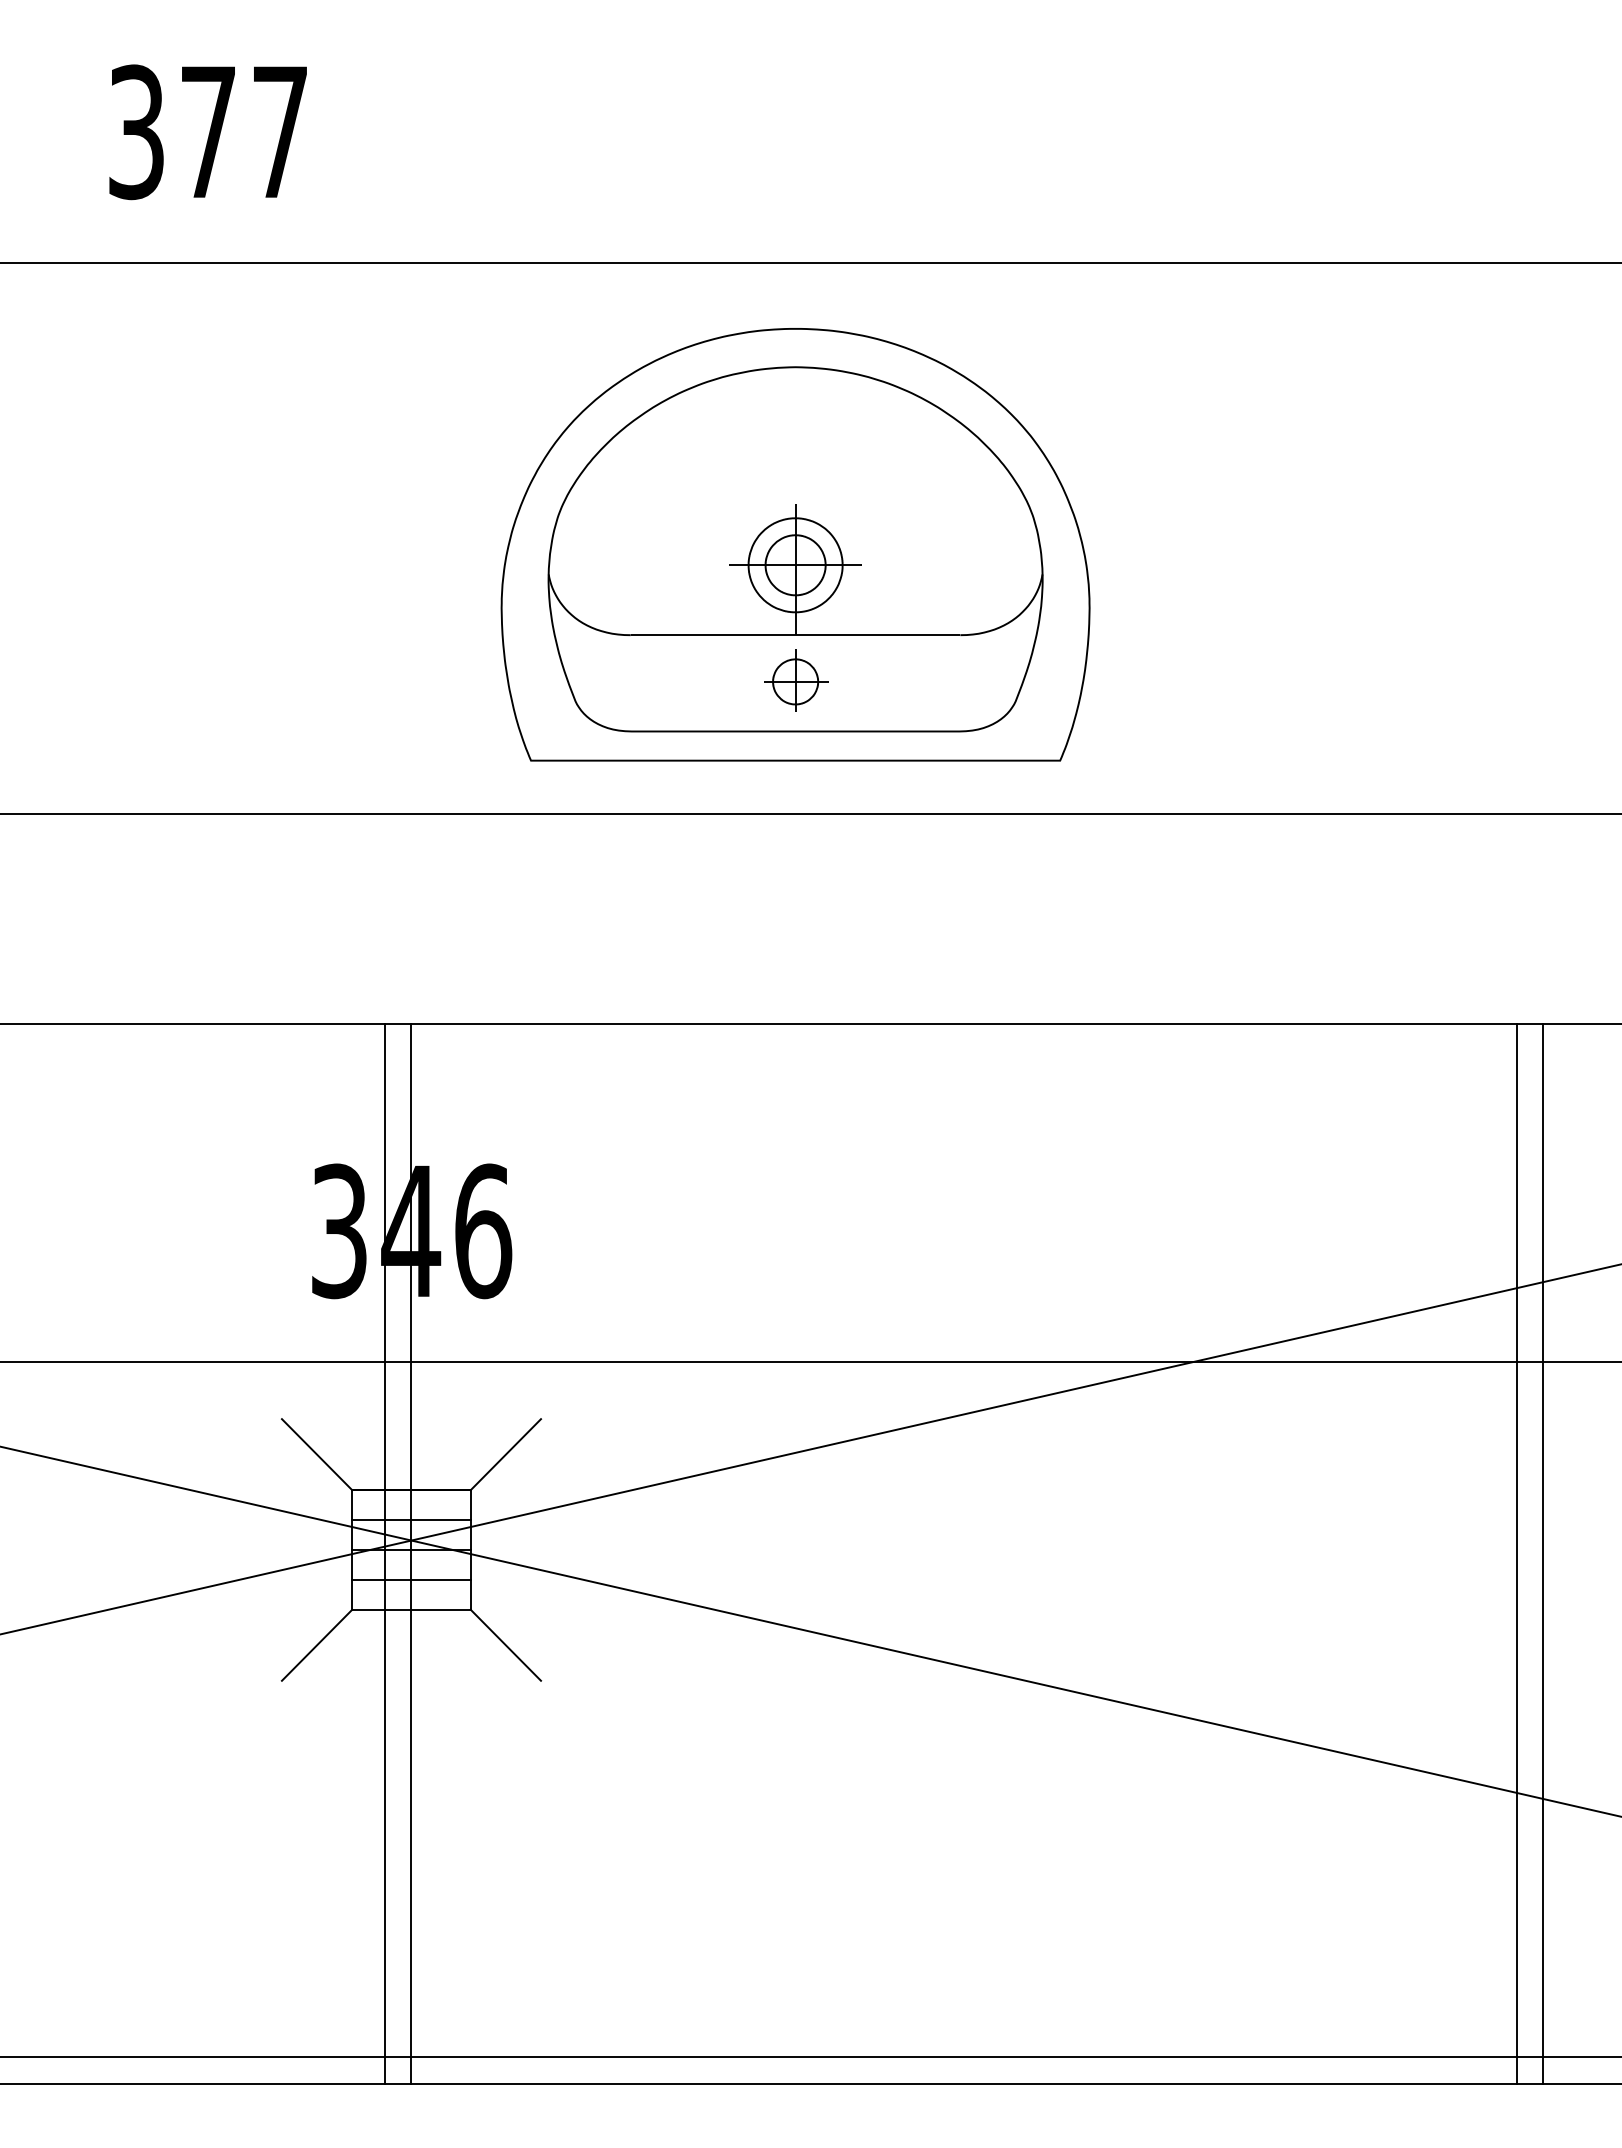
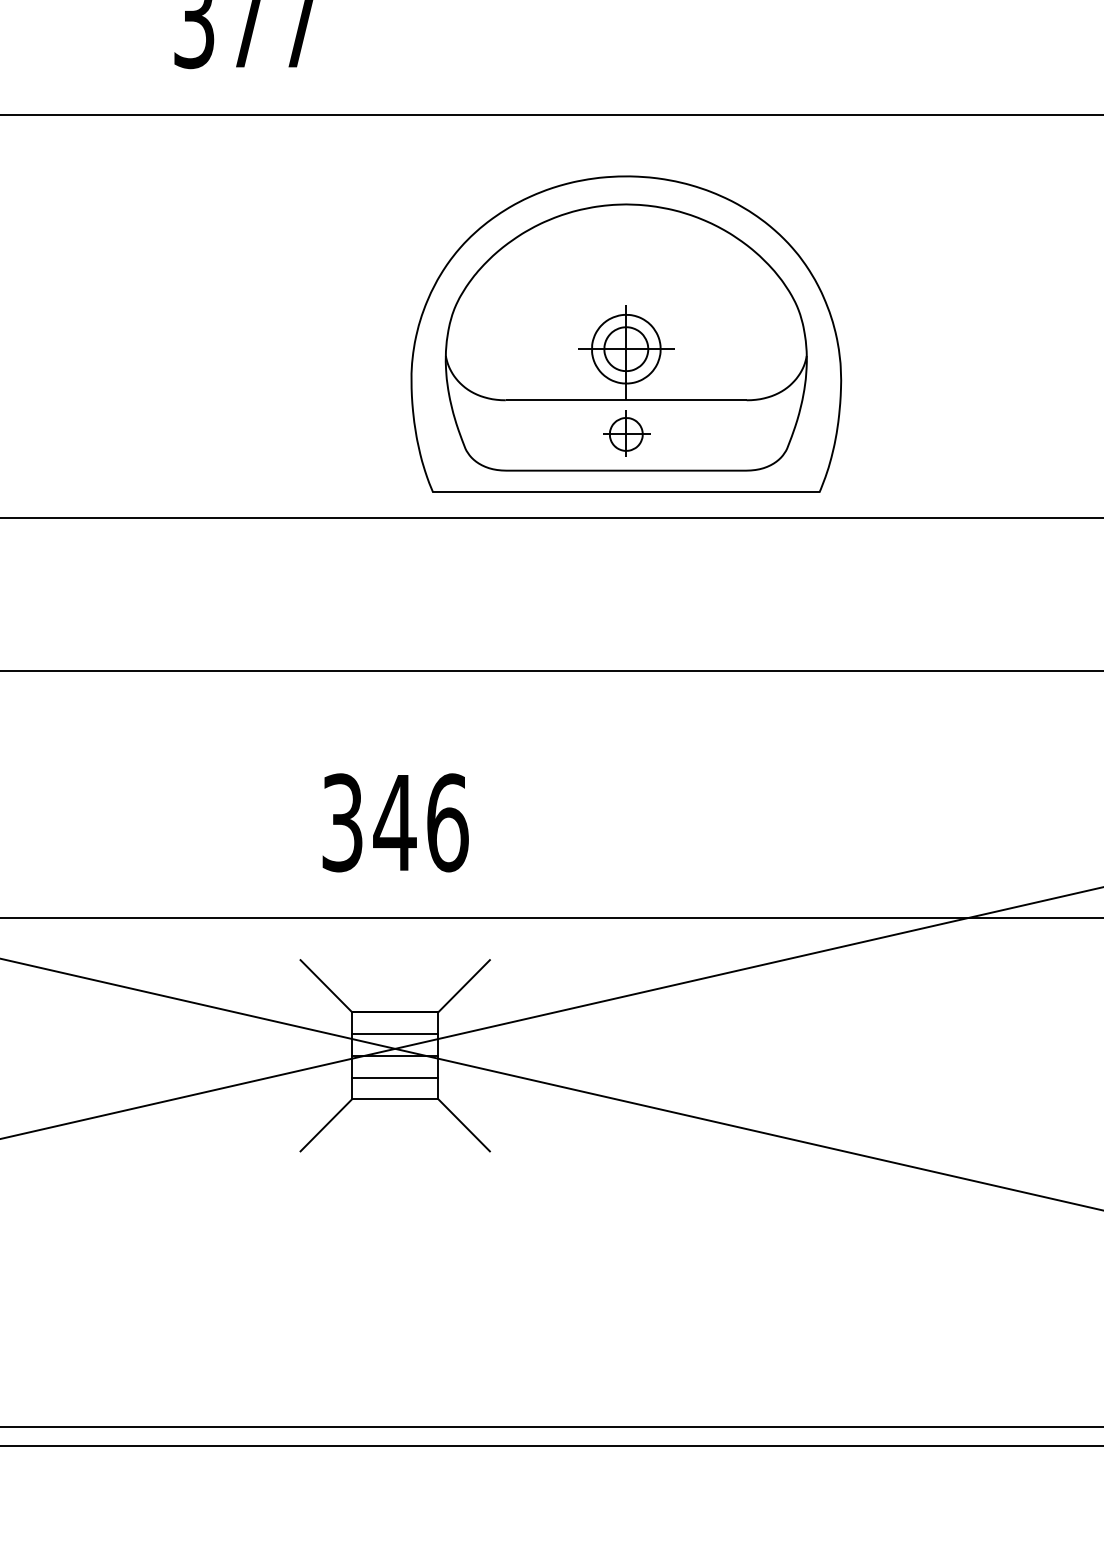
part: (795, 544) -> (626, 334), moved
line: (385, 1553) -> (376, 1058), removed
line: (411, 1553) -> (395, 1058), removed

